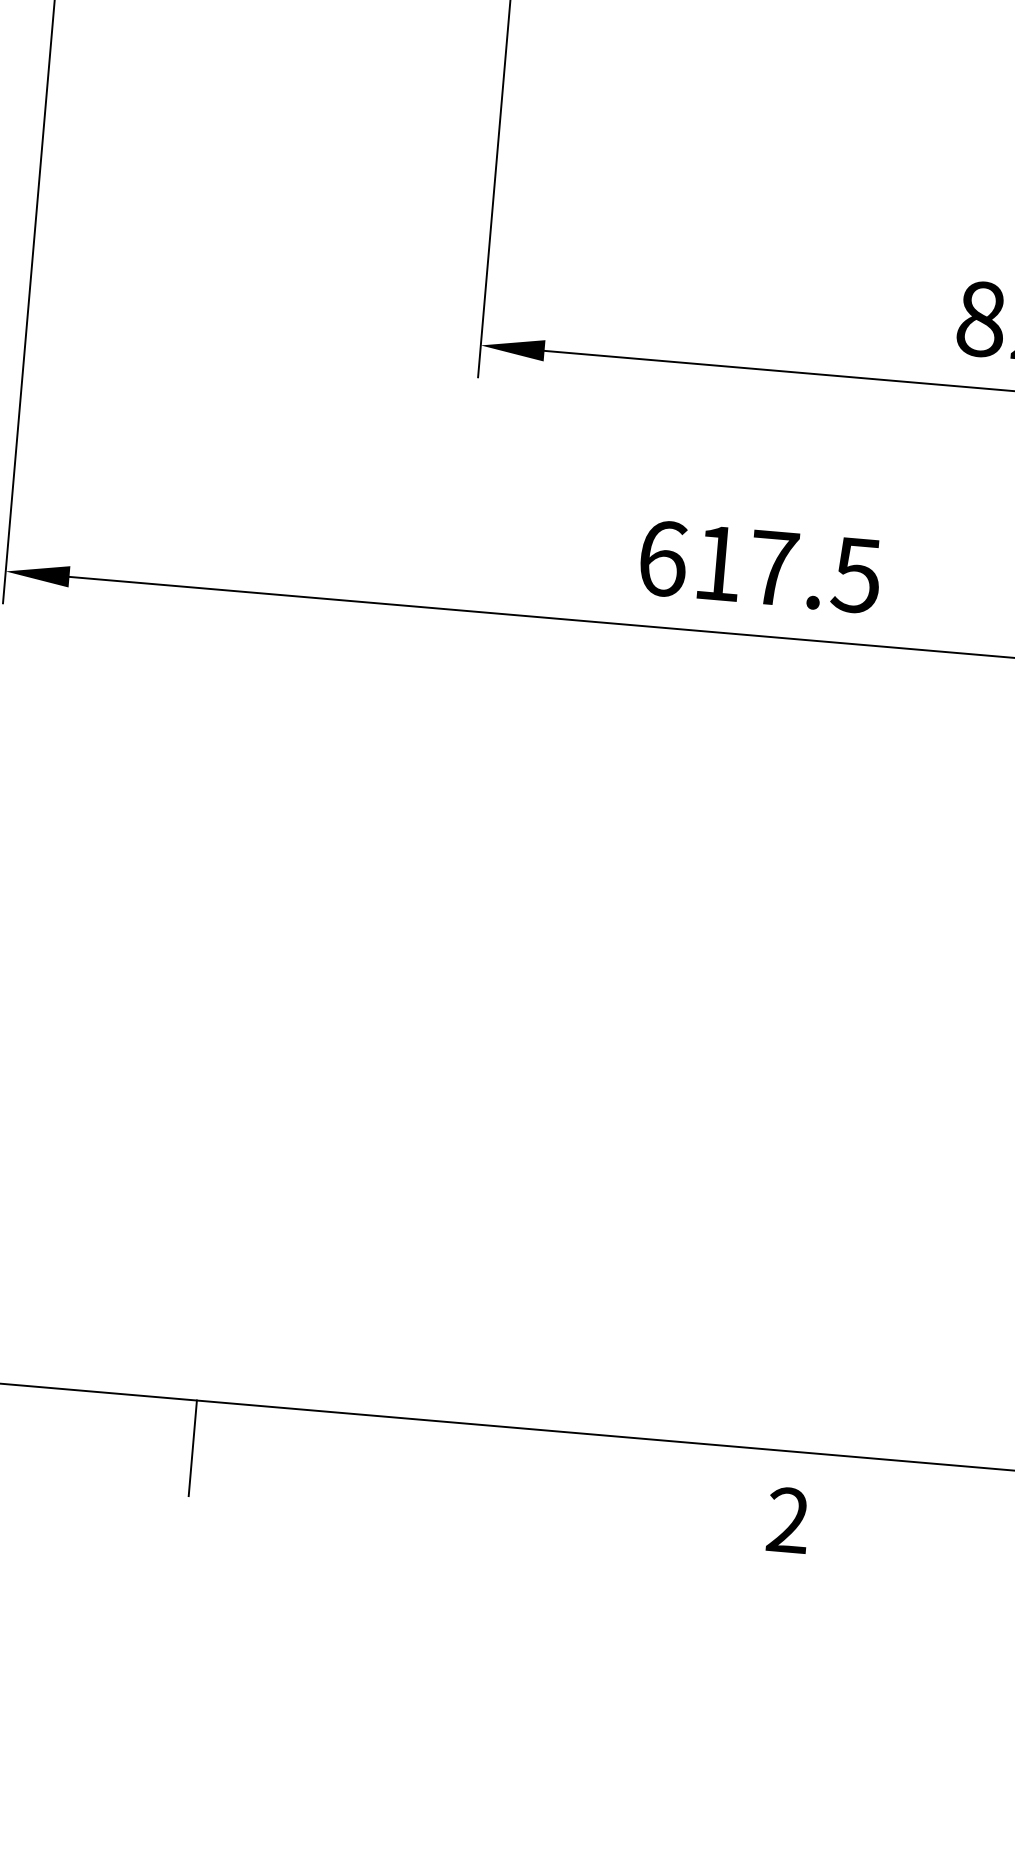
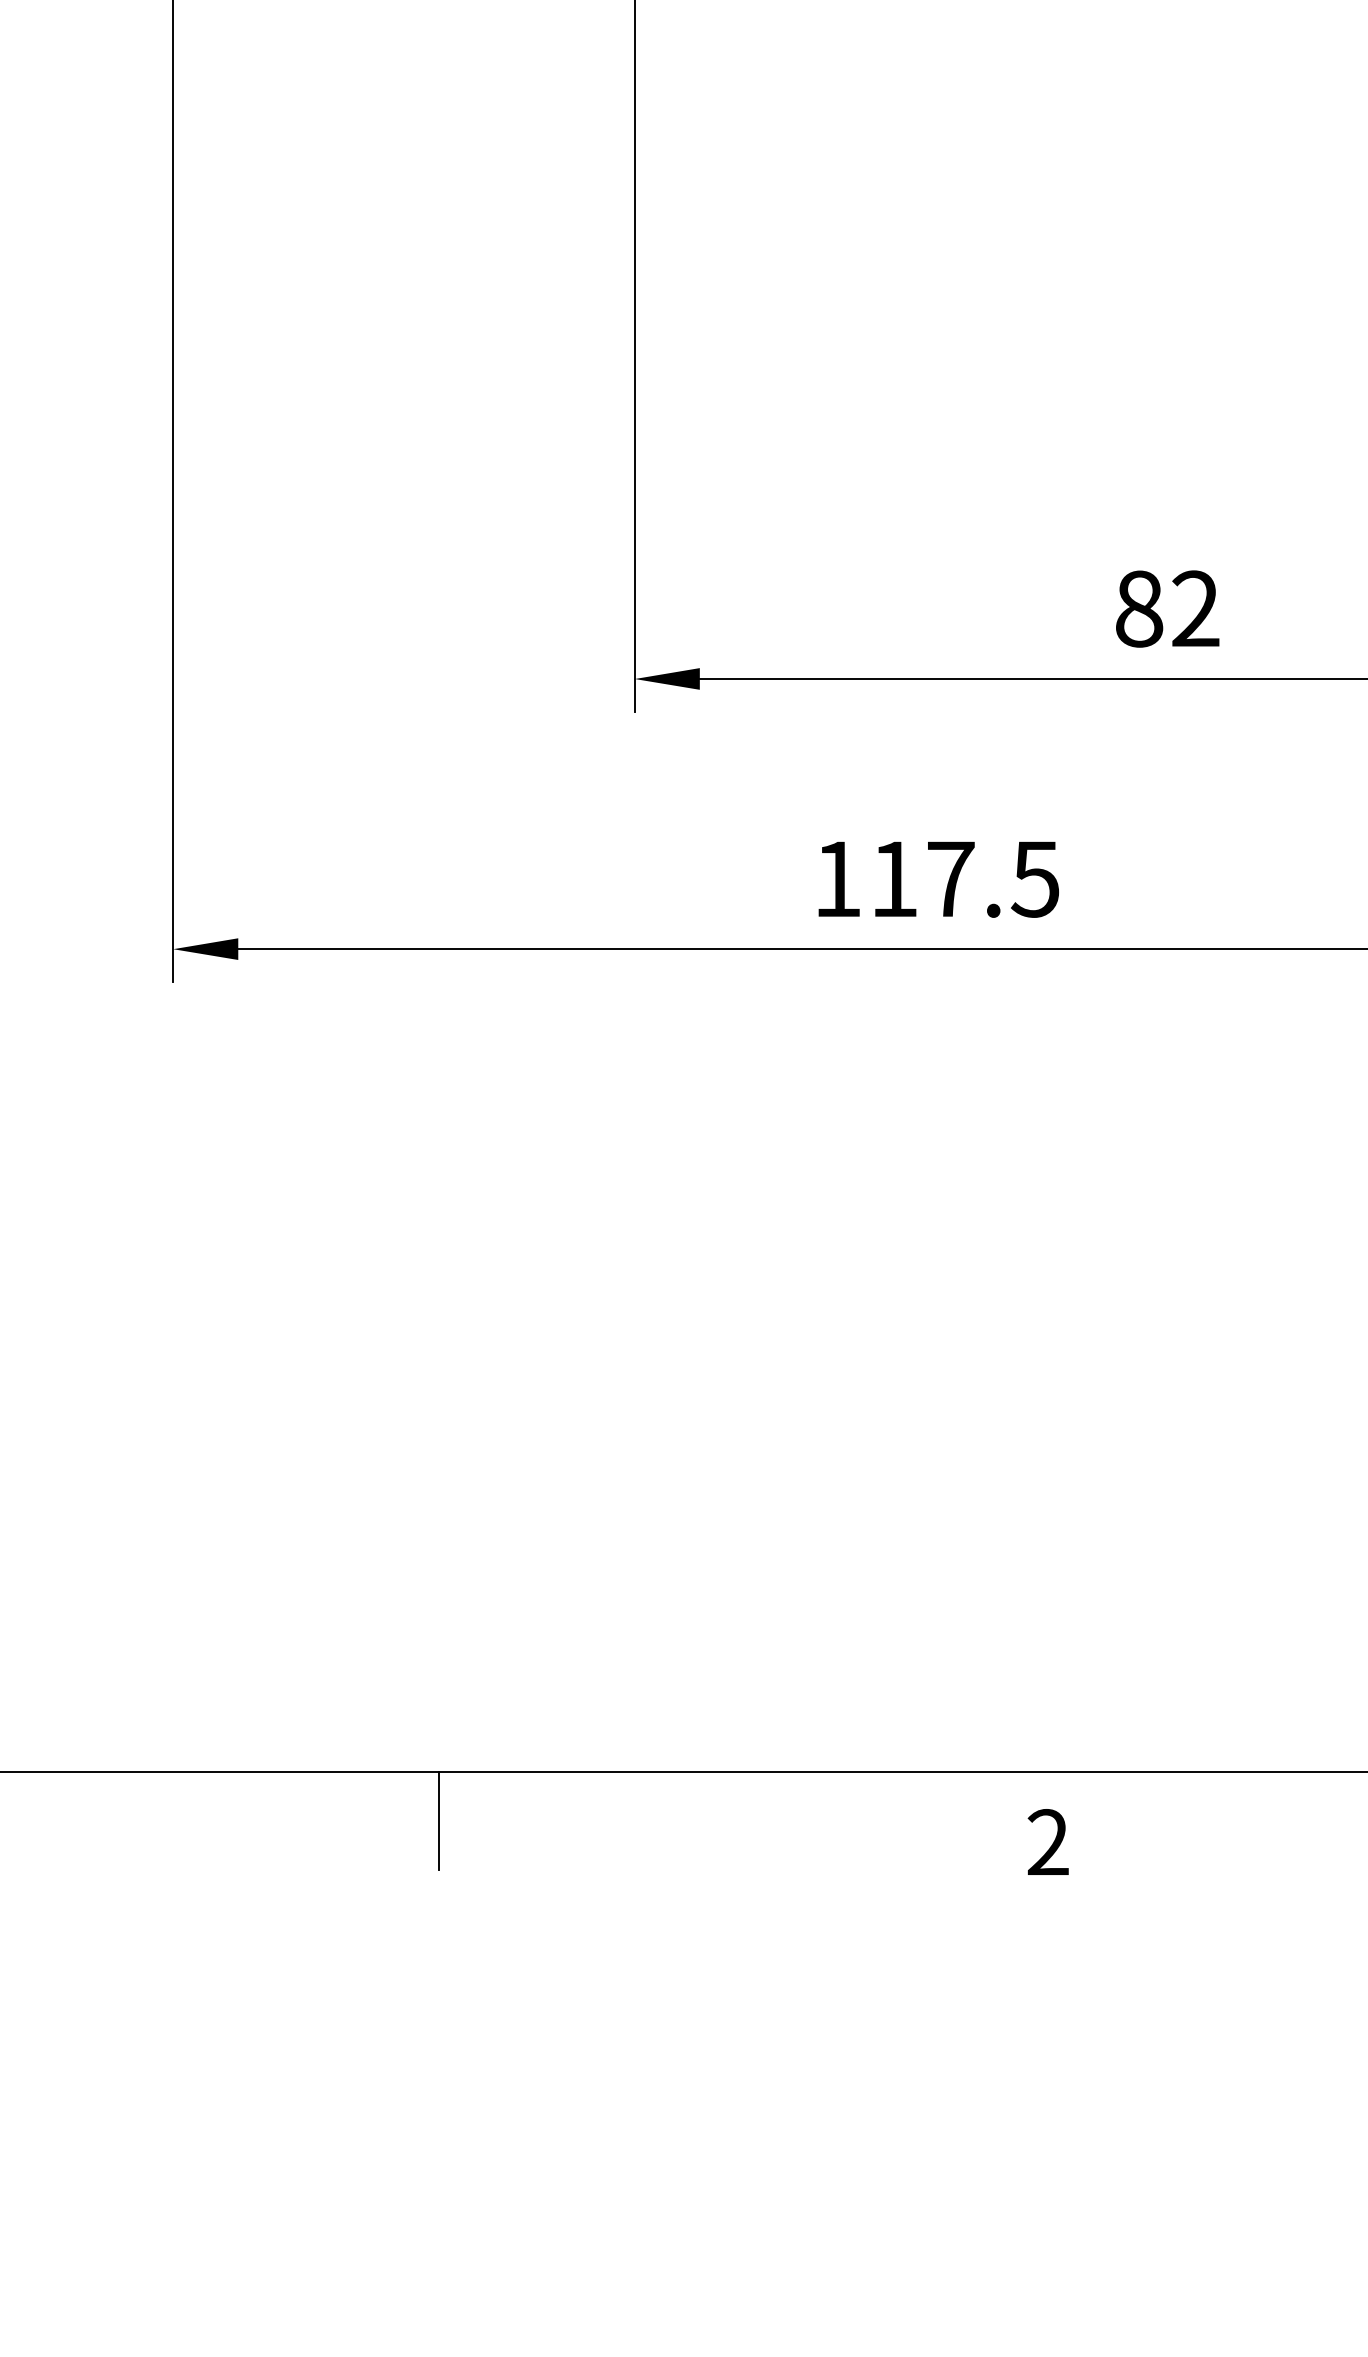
text: (663, 558) -> (838, 878), 617.5 -> 117.5

